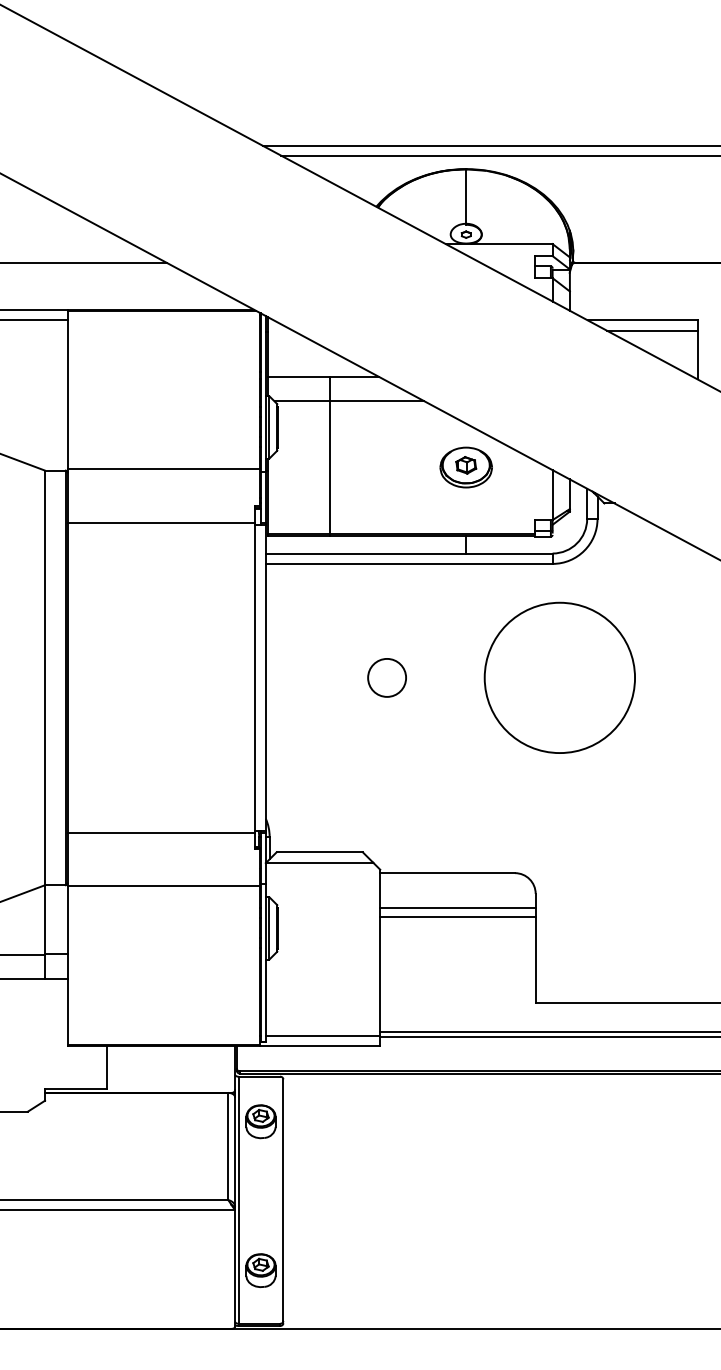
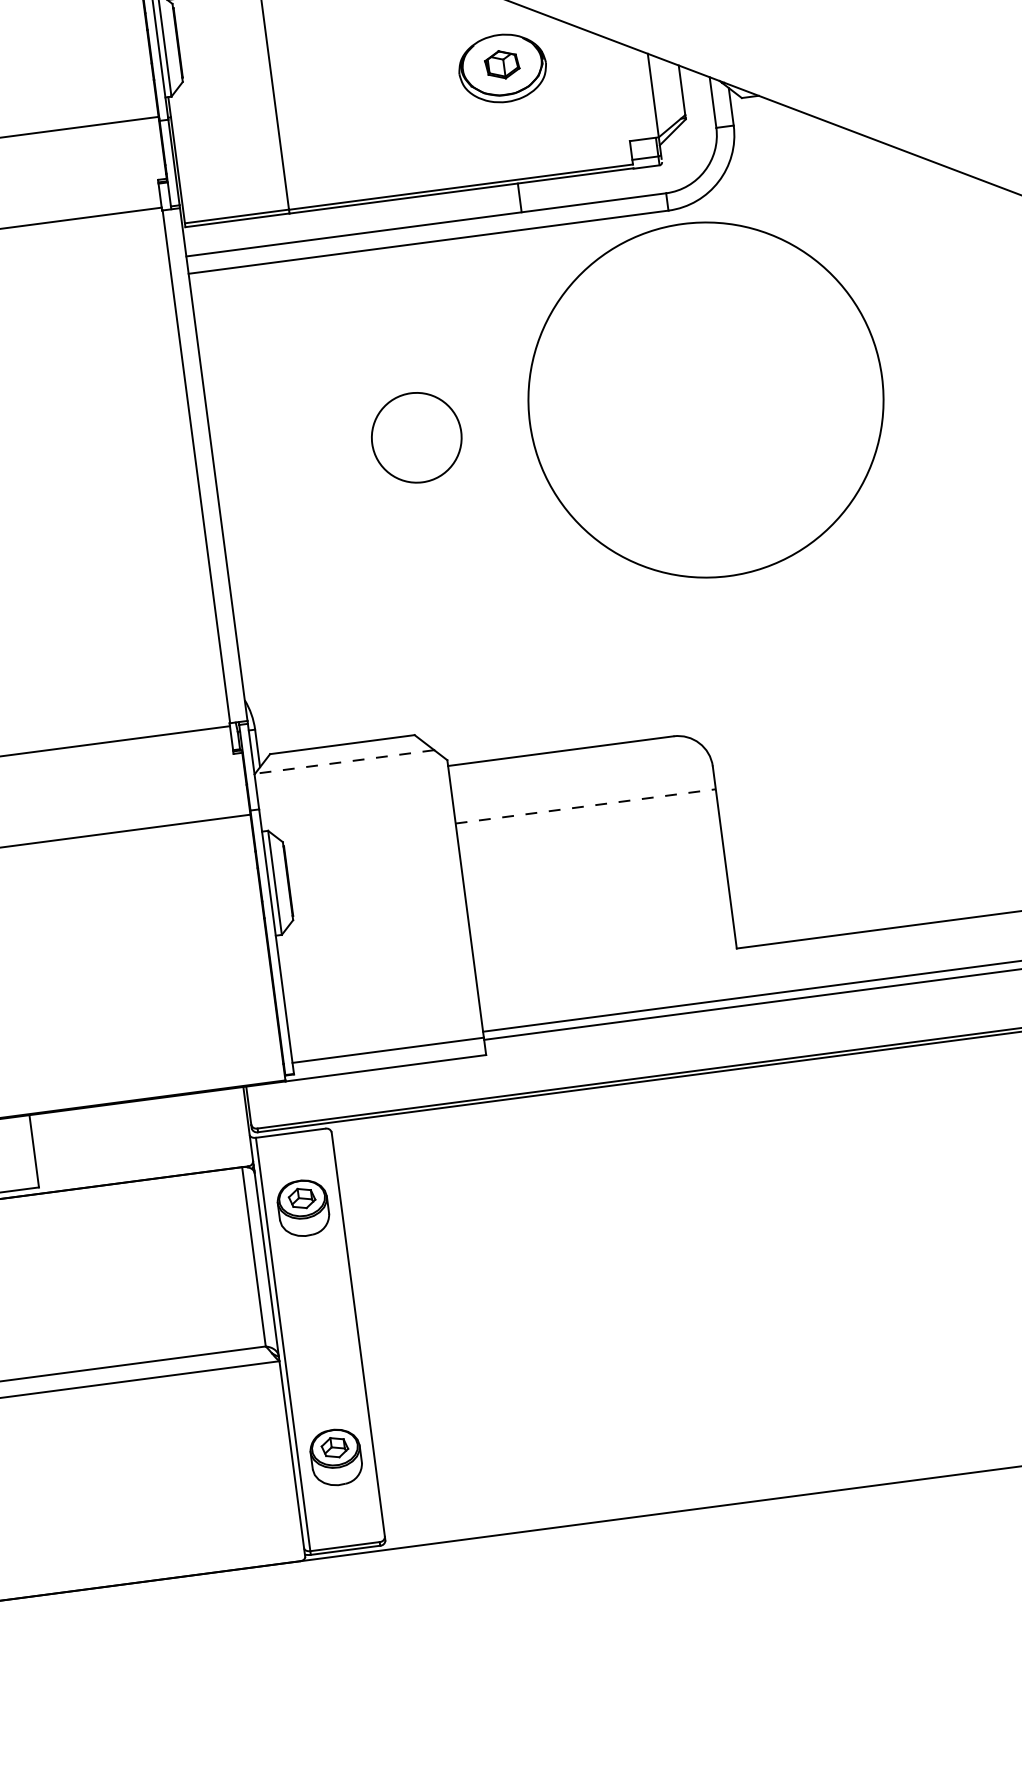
circle: (386, 677) -> (415, 437), size x1.4
circle: (559, 677) -> (704, 399), size x1.4
line: (319, 862) -> (344, 761), solid -> dashed
line: (457, 907) -> (584, 806), solid -> dashed
line: (457, 917) -> (587, 823), removed

